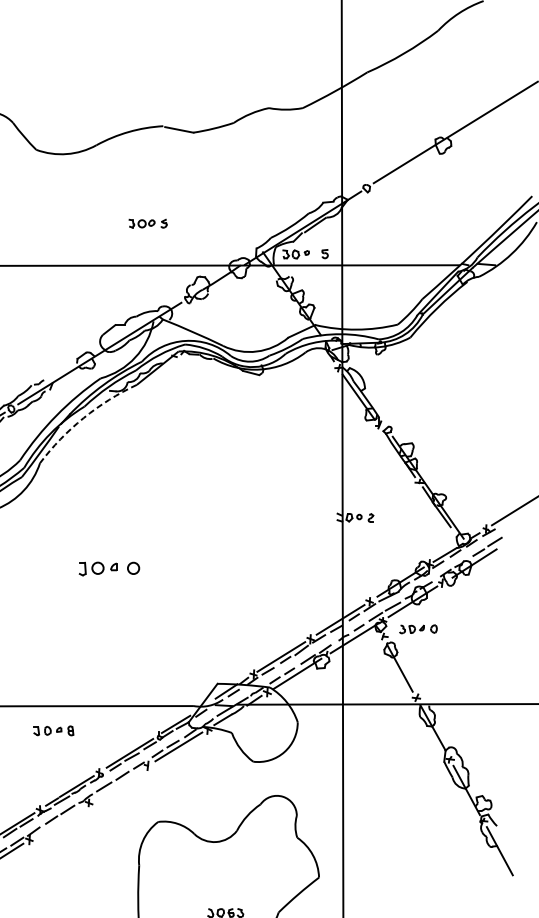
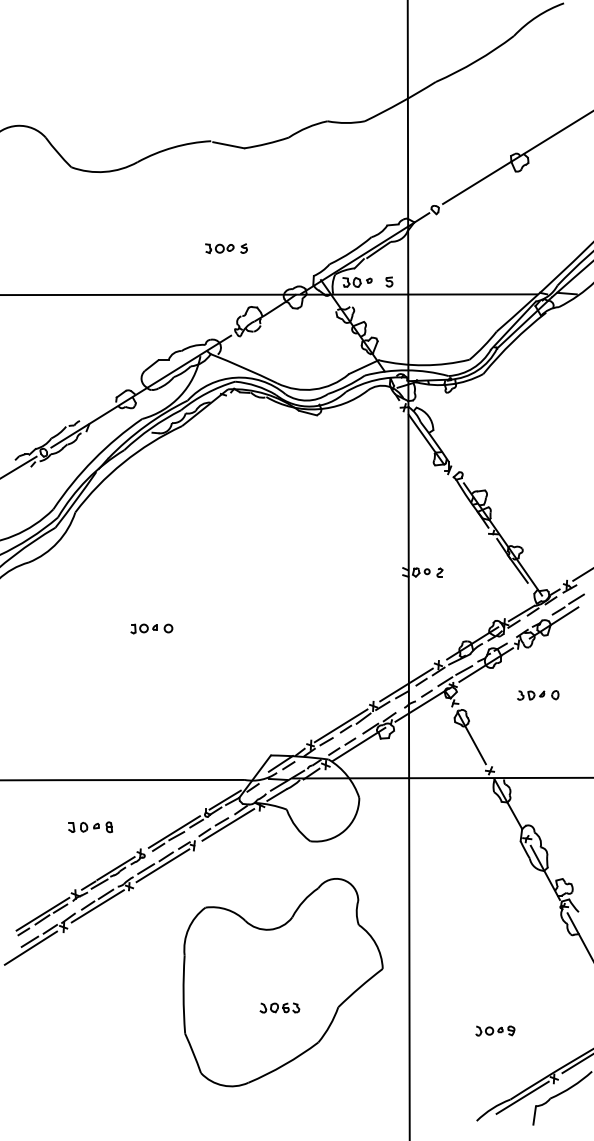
part: (148, 223) -> (226, 248), moved
arc: (83, 417) -> (123, 462), dashed -> solid
part: (109, 568) -> (151, 628), size x0.62
part: (418, 629) -> (538, 695), moved
part: (53, 731) -> (90, 827), moved
line: (119, 783) -> (162, 865), added
line: (60, 820) -> (97, 906), added

